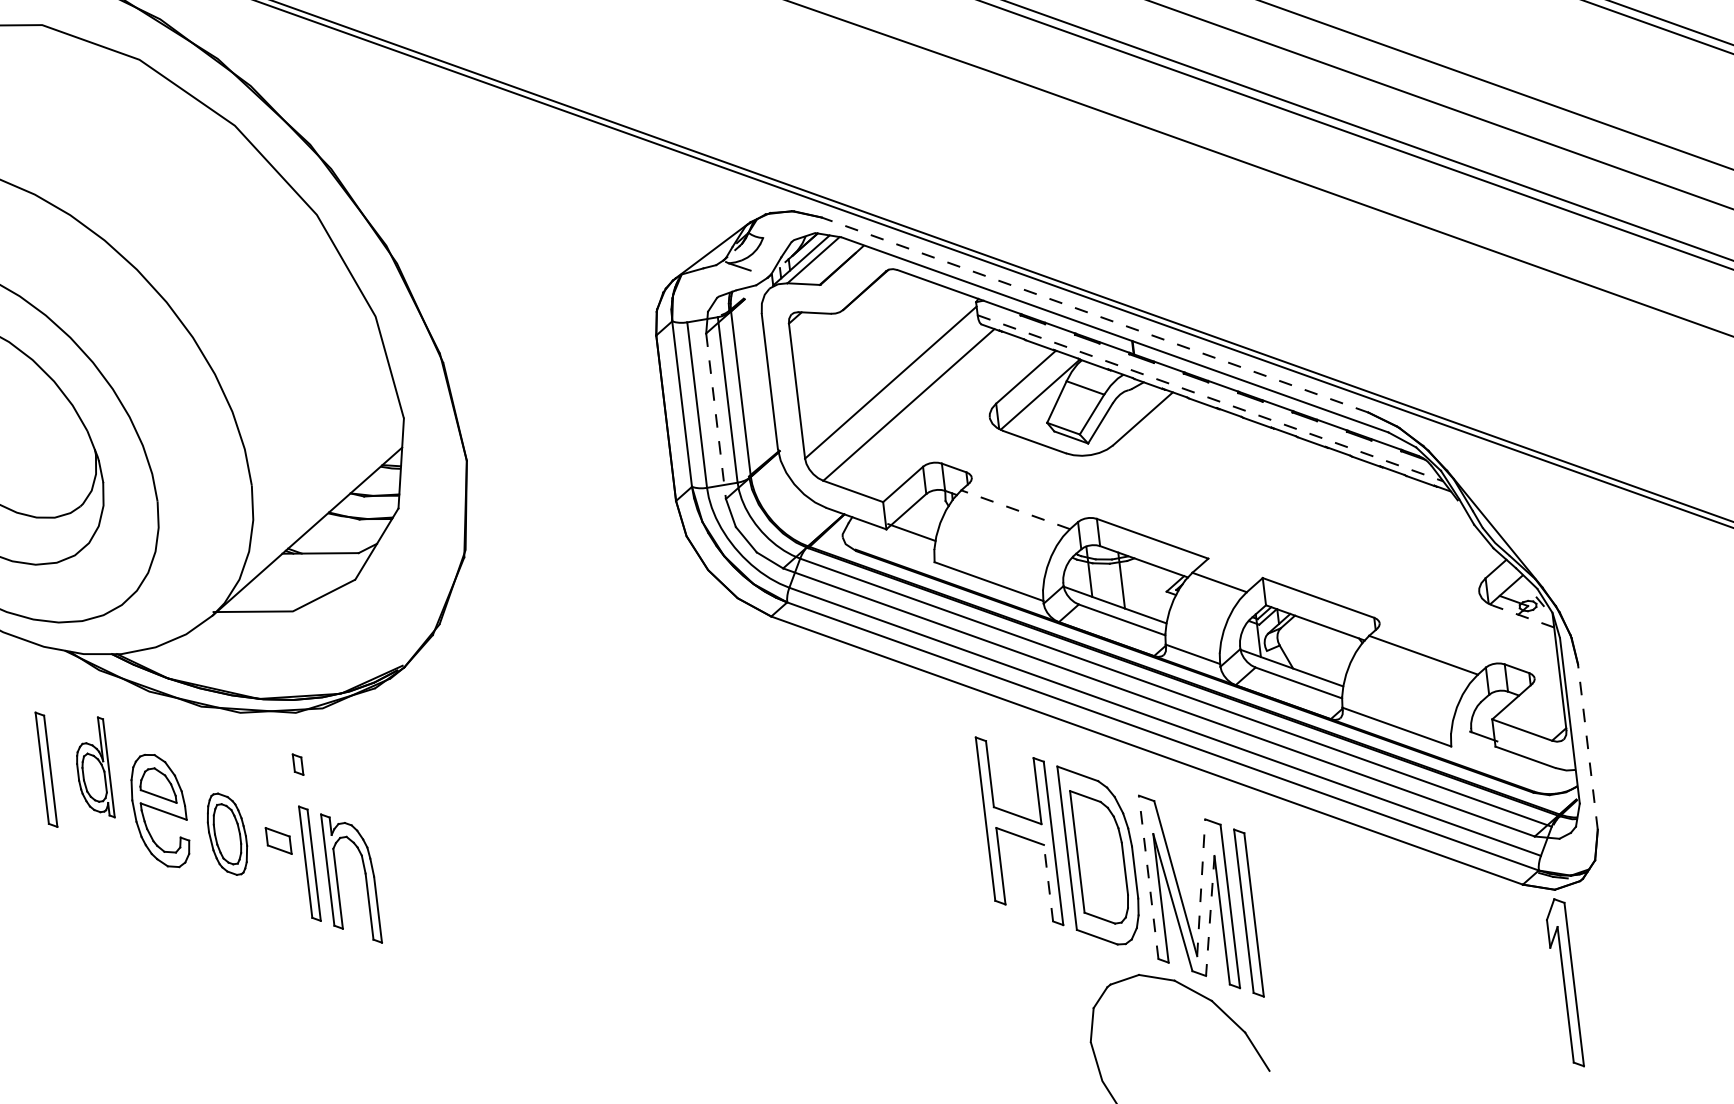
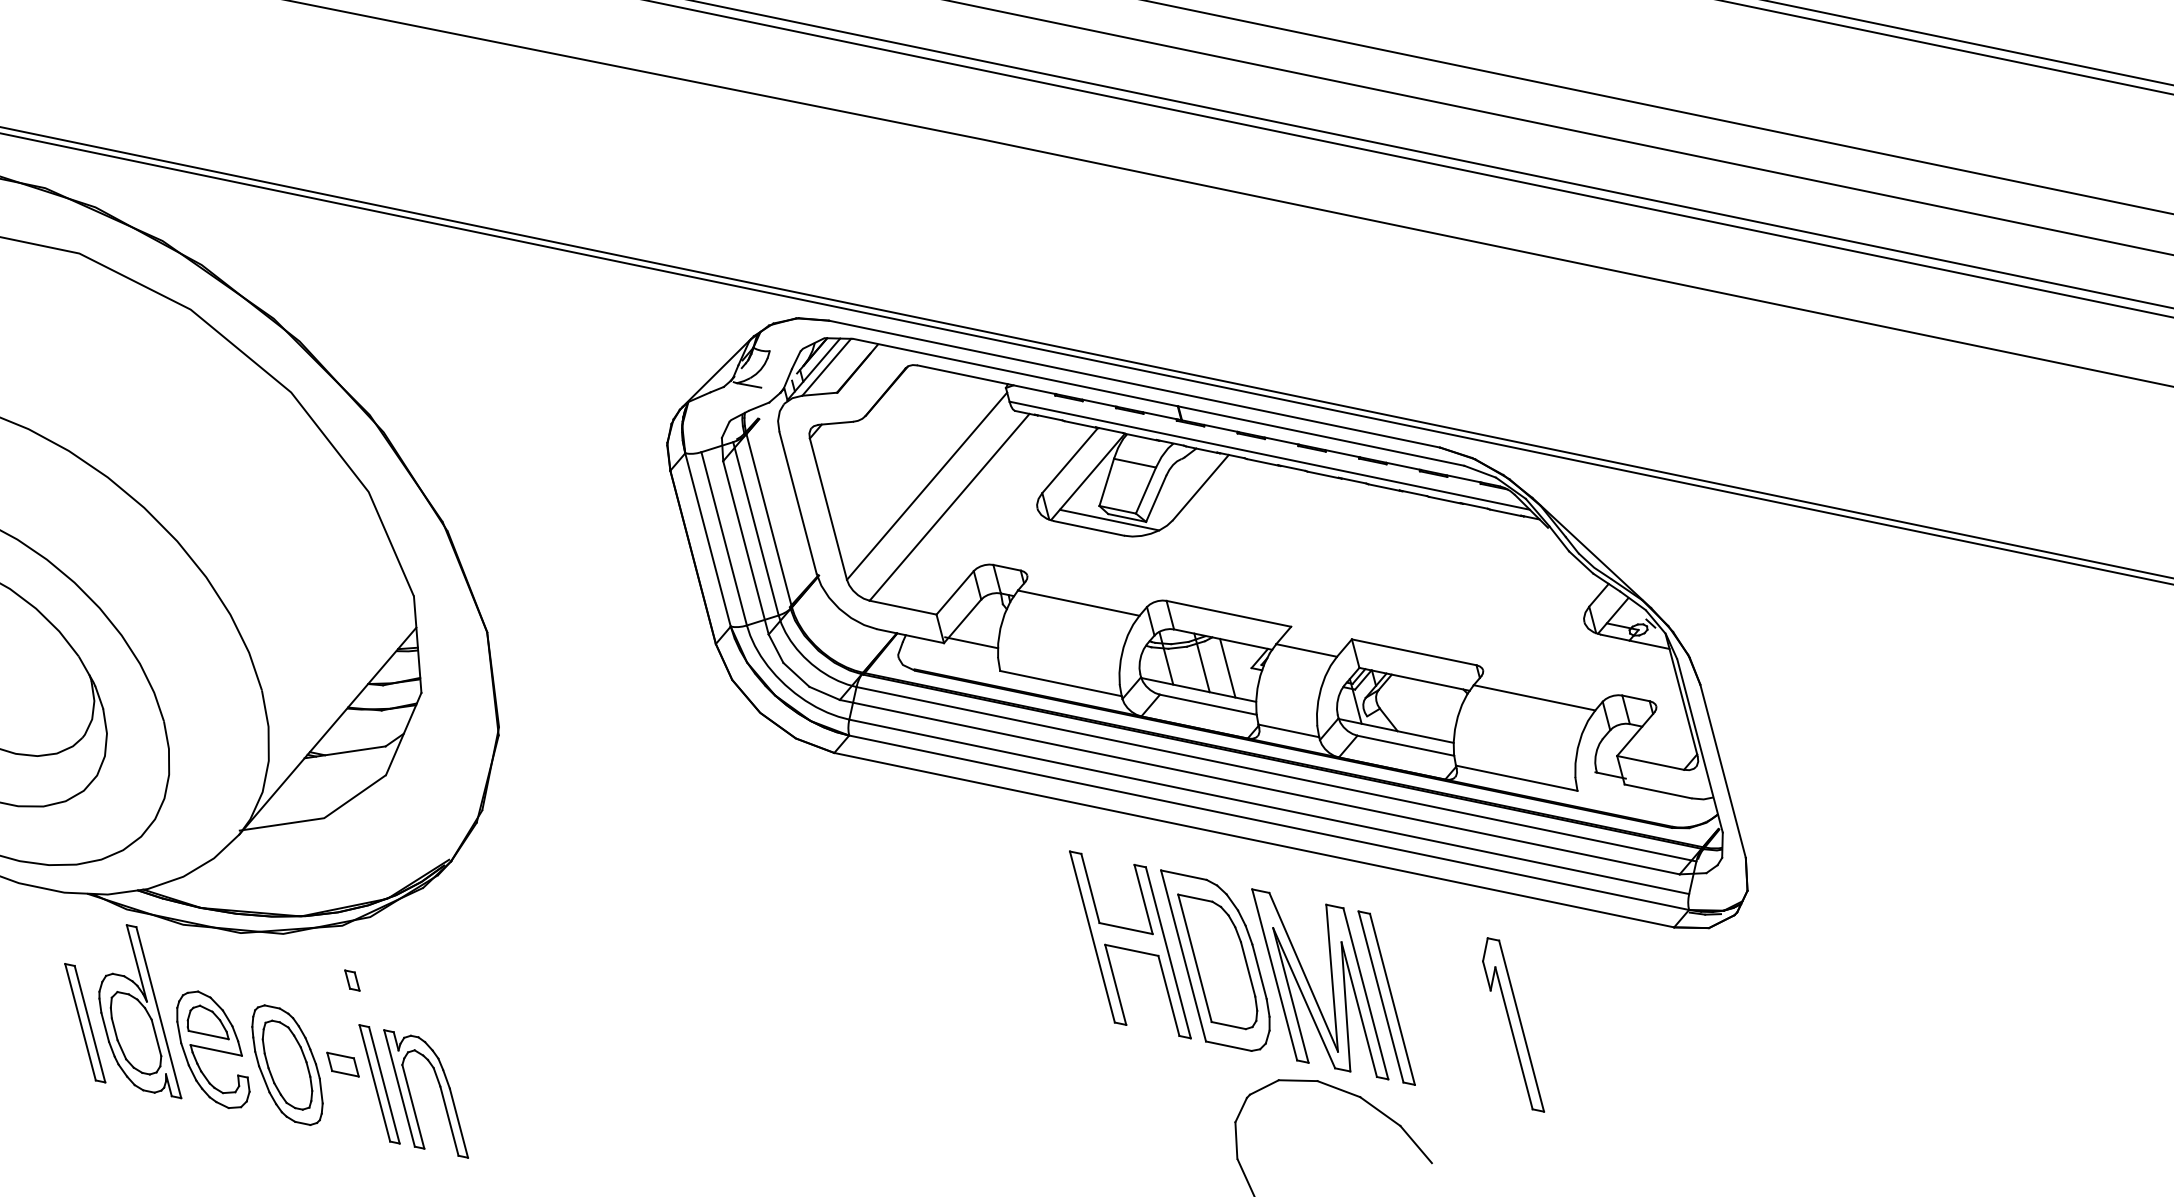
line: (1095, 315) -> (1134, 384), dashed -> solid
line: (1210, 398) -> (1269, 455), dashed -> solid
line: (715, 415) -> (745, 547), dashed -> solid
line: (1054, 436) -> (1109, 519), added
line: (1015, 510) -> (1078, 603), dashed -> solid
line: (1144, 588) -> (1227, 667), added
line: (1523, 616) -> (1635, 641), dashed -> solid
line: (1588, 747) -> (1723, 771), dashed -> solid
part: (98, 766) -> (140, 1011), size x1.67
part: (227, 833) -> (287, 1064), size x1.43
line: (1148, 876) -> (1274, 974), dashed -> solid
line: (1048, 882) -> (1168, 995), dashed -> solid
line: (1201, 888) -> (1332, 978), dashed -> solid
line: (1209, 915) -> (1345, 1006), dashed -> solid
part: (1566, 981) -> (1513, 1024), moved

